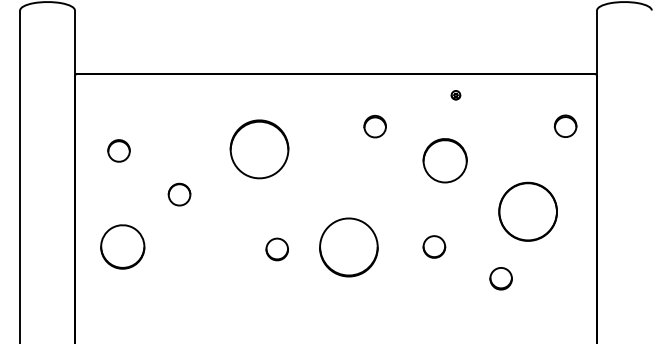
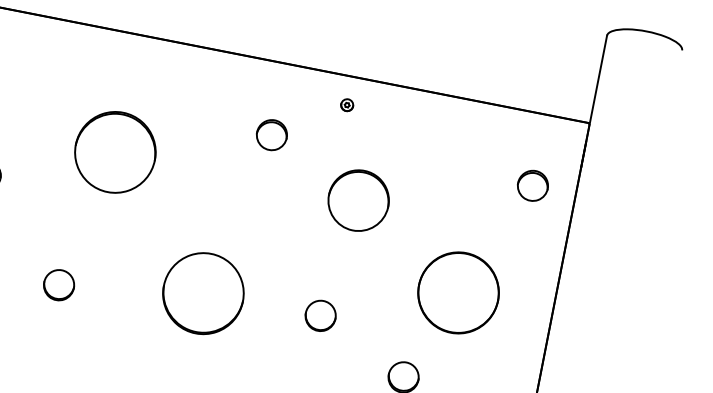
part: (455, 95) -> (346, 105), moved
part: (259, 149) -> (115, 152), moved
part: (276, 249) -> (58, 285), moved

